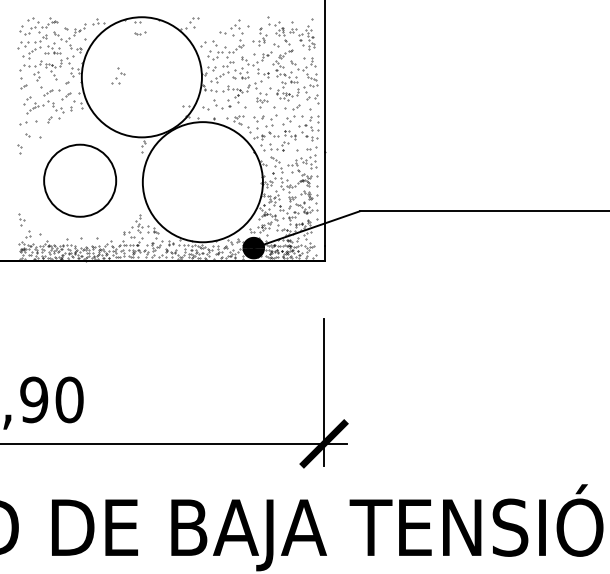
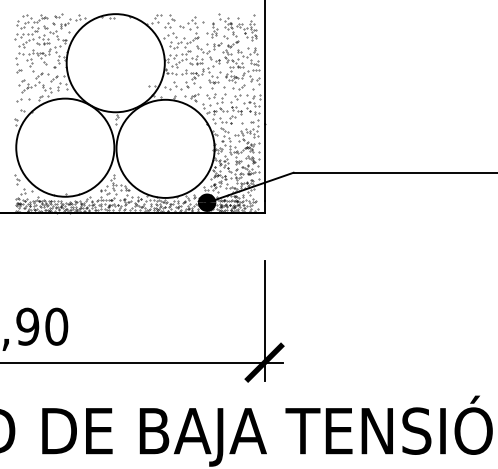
part: (140, 33) -> (59, 15), moved
part: (118, 75) -> (170, 20), moved
circle: (80, 180) -> (65, 147), size x1.67

